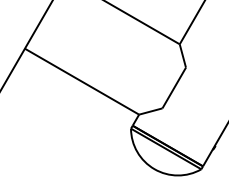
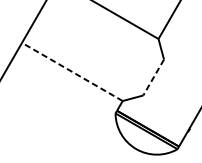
line: (82, 81) -> (72, 71), solid -> dashed
line: (174, 88) -> (153, 77), solid -> dashed

